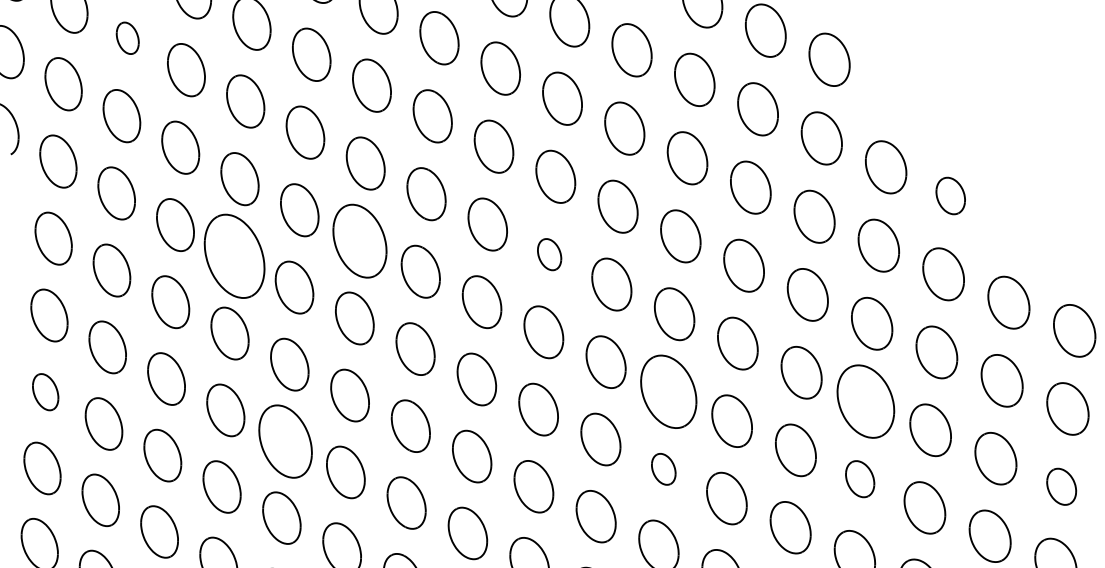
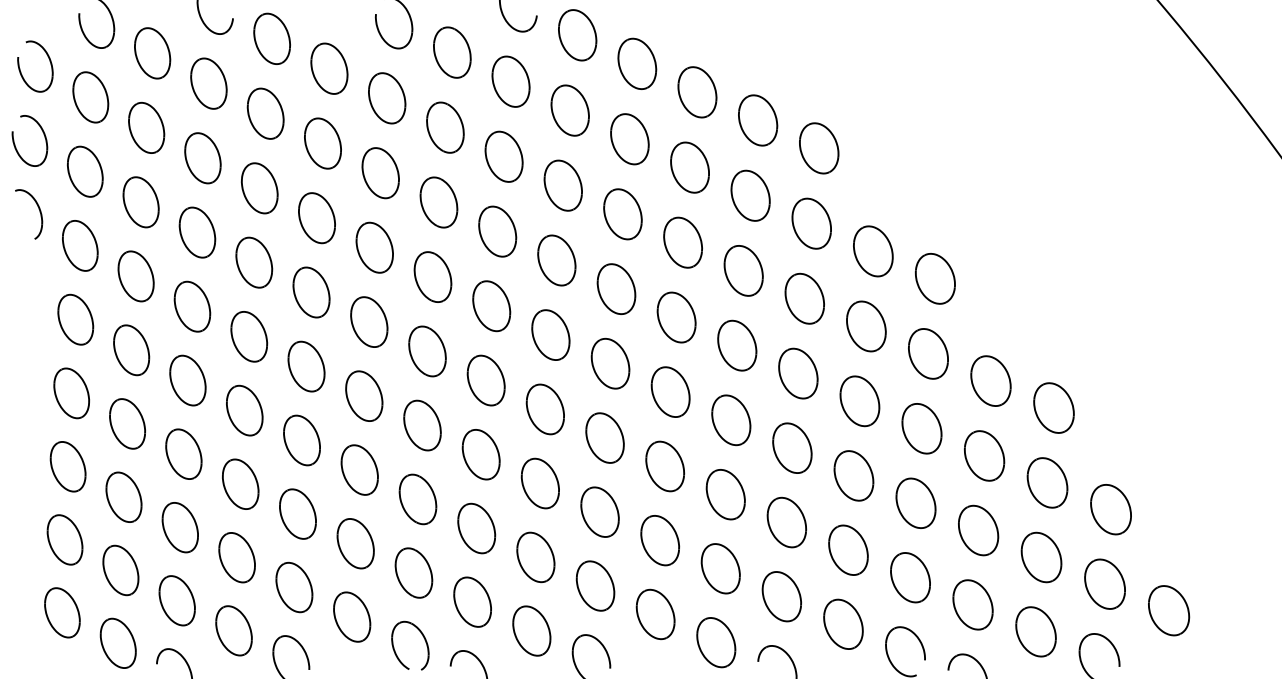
part: (127, 38) -> (146, 127), size x1.67
part: (949, 195) -> (934, 278), size x1.43
part: (360, 240) -> (369, 321), size x0.71
part: (549, 254) -> (550, 334), size x1.67
part: (235, 256) -> (249, 336), size x0.62
part: (45, 391) -> (67, 466), size x1.43
part: (669, 391) -> (665, 466), size x0.71
part: (865, 401) -> (853, 475), size x0.71
part: (285, 440) -> (297, 513), size x0.71
part: (663, 469) -> (660, 540), size x1.67
part: (860, 478) -> (848, 549), size x1.43
part: (1061, 486) -> (1041, 557), size x1.43

